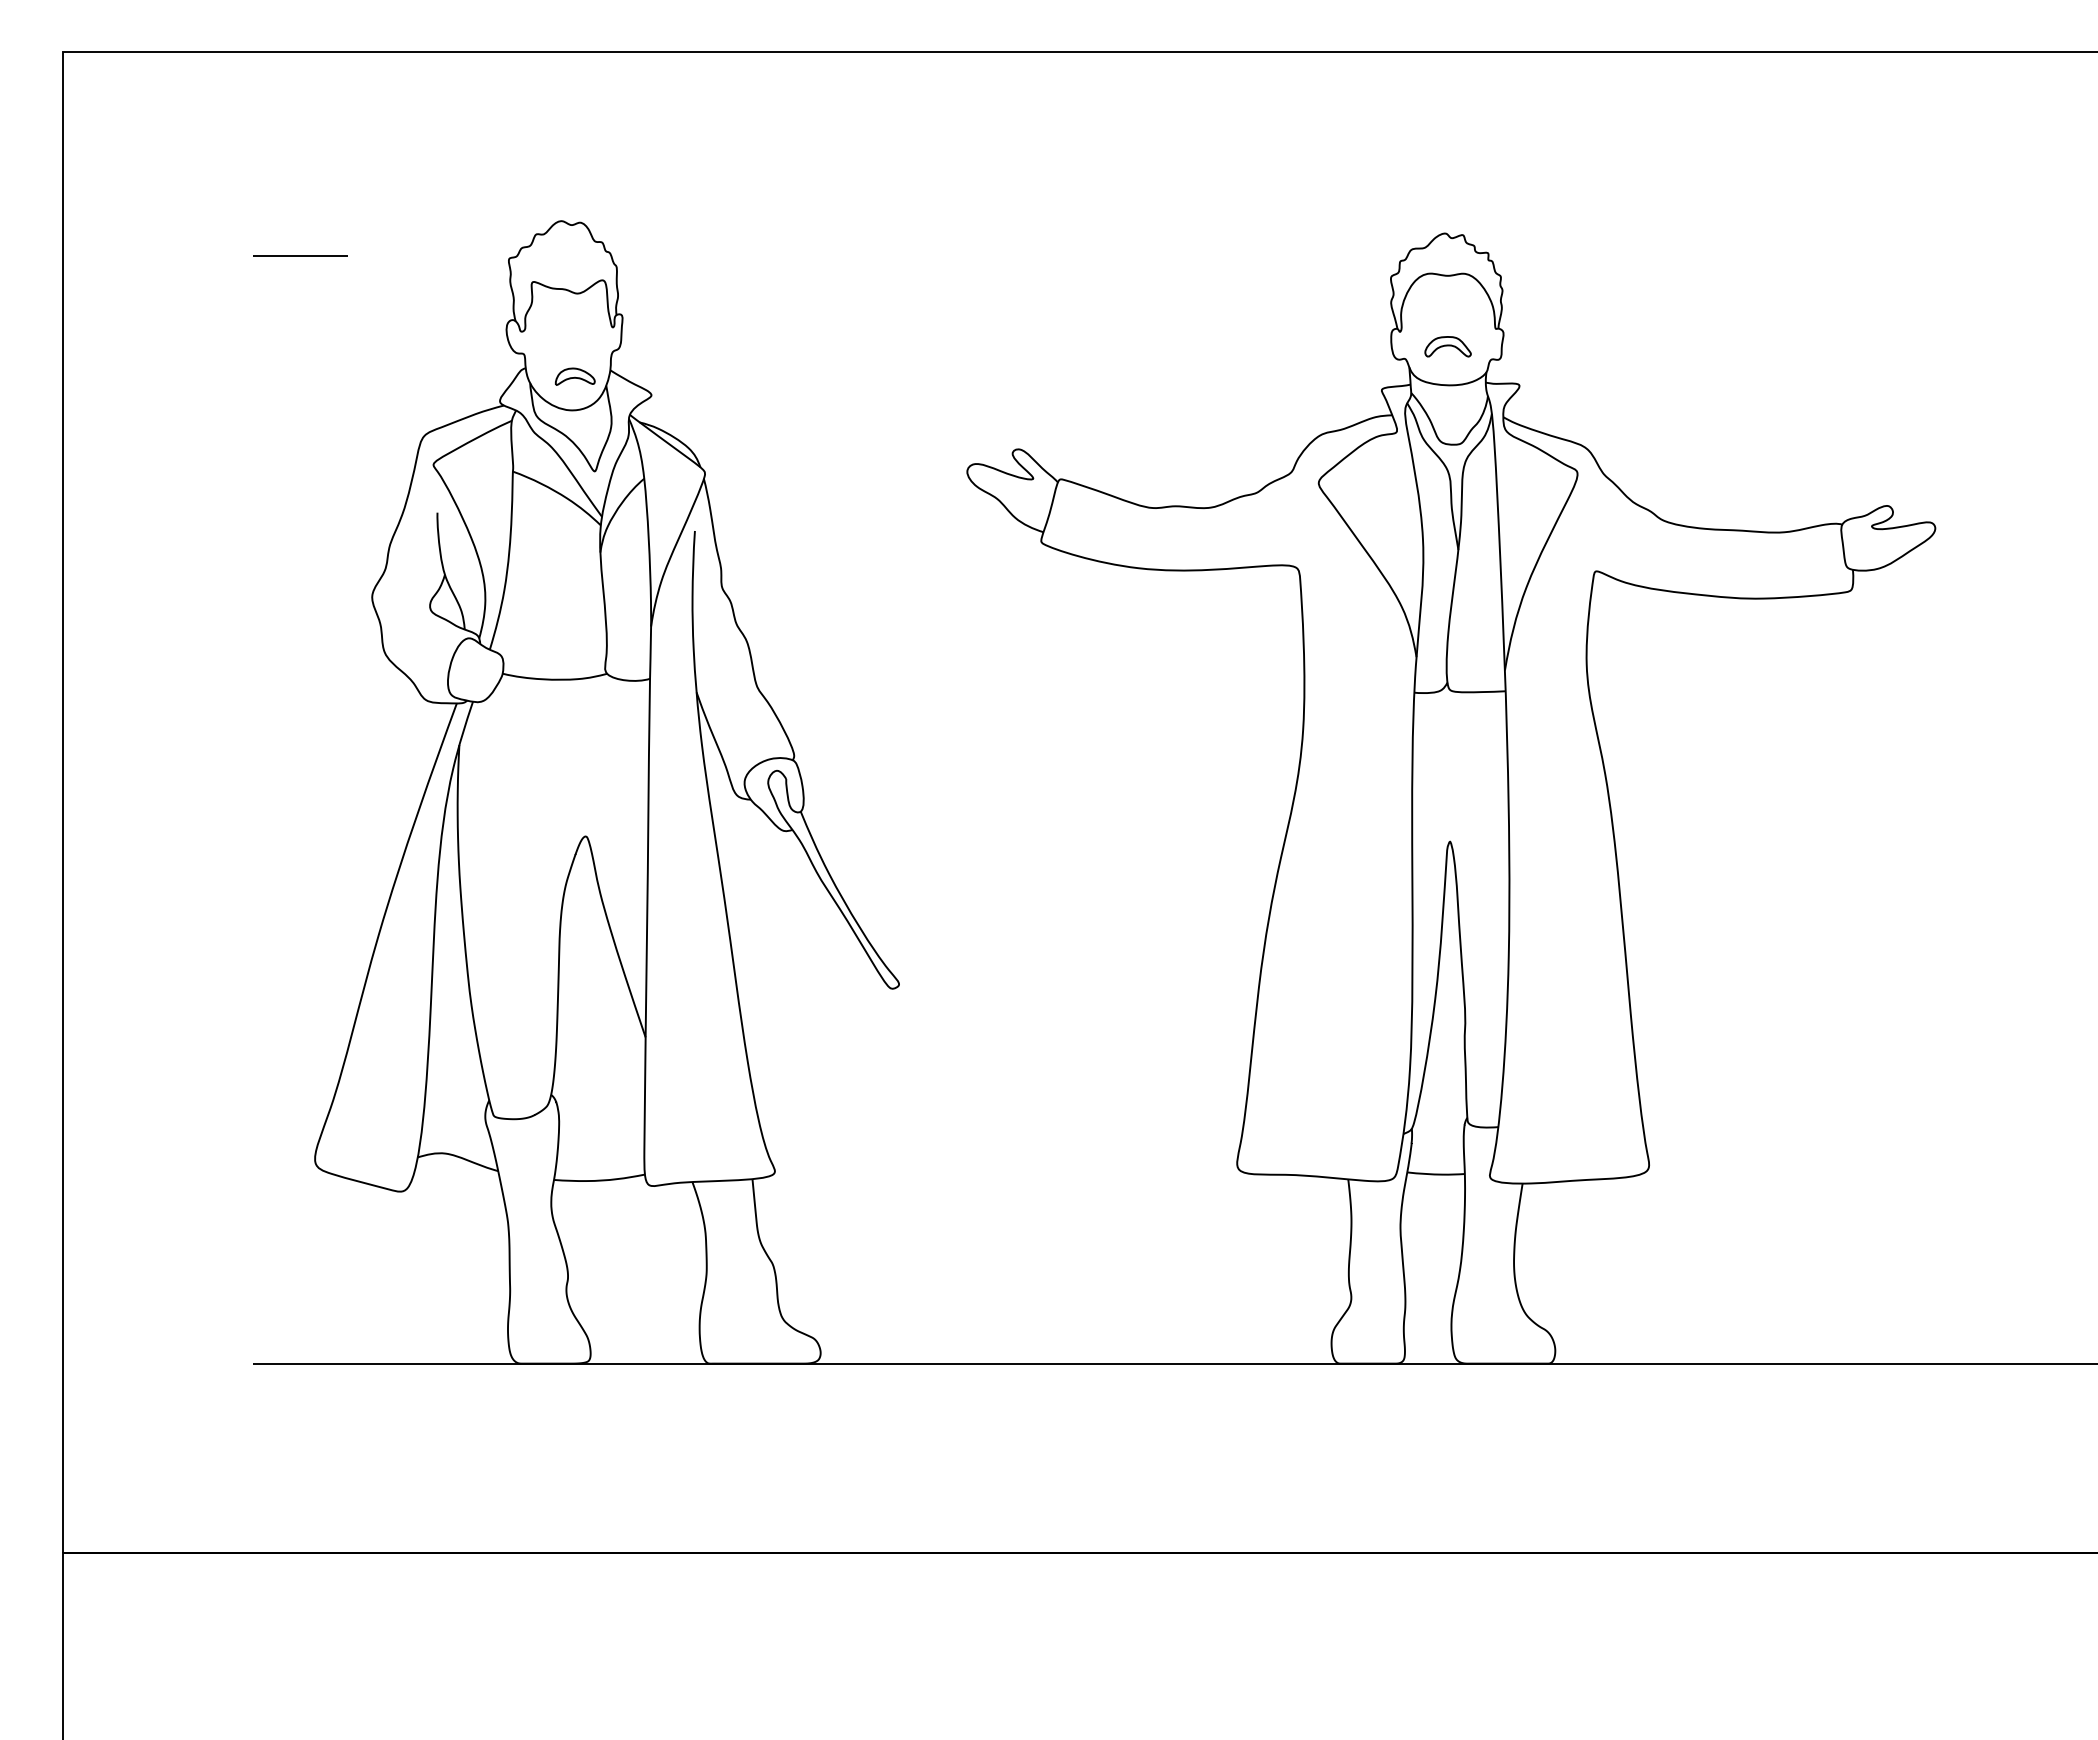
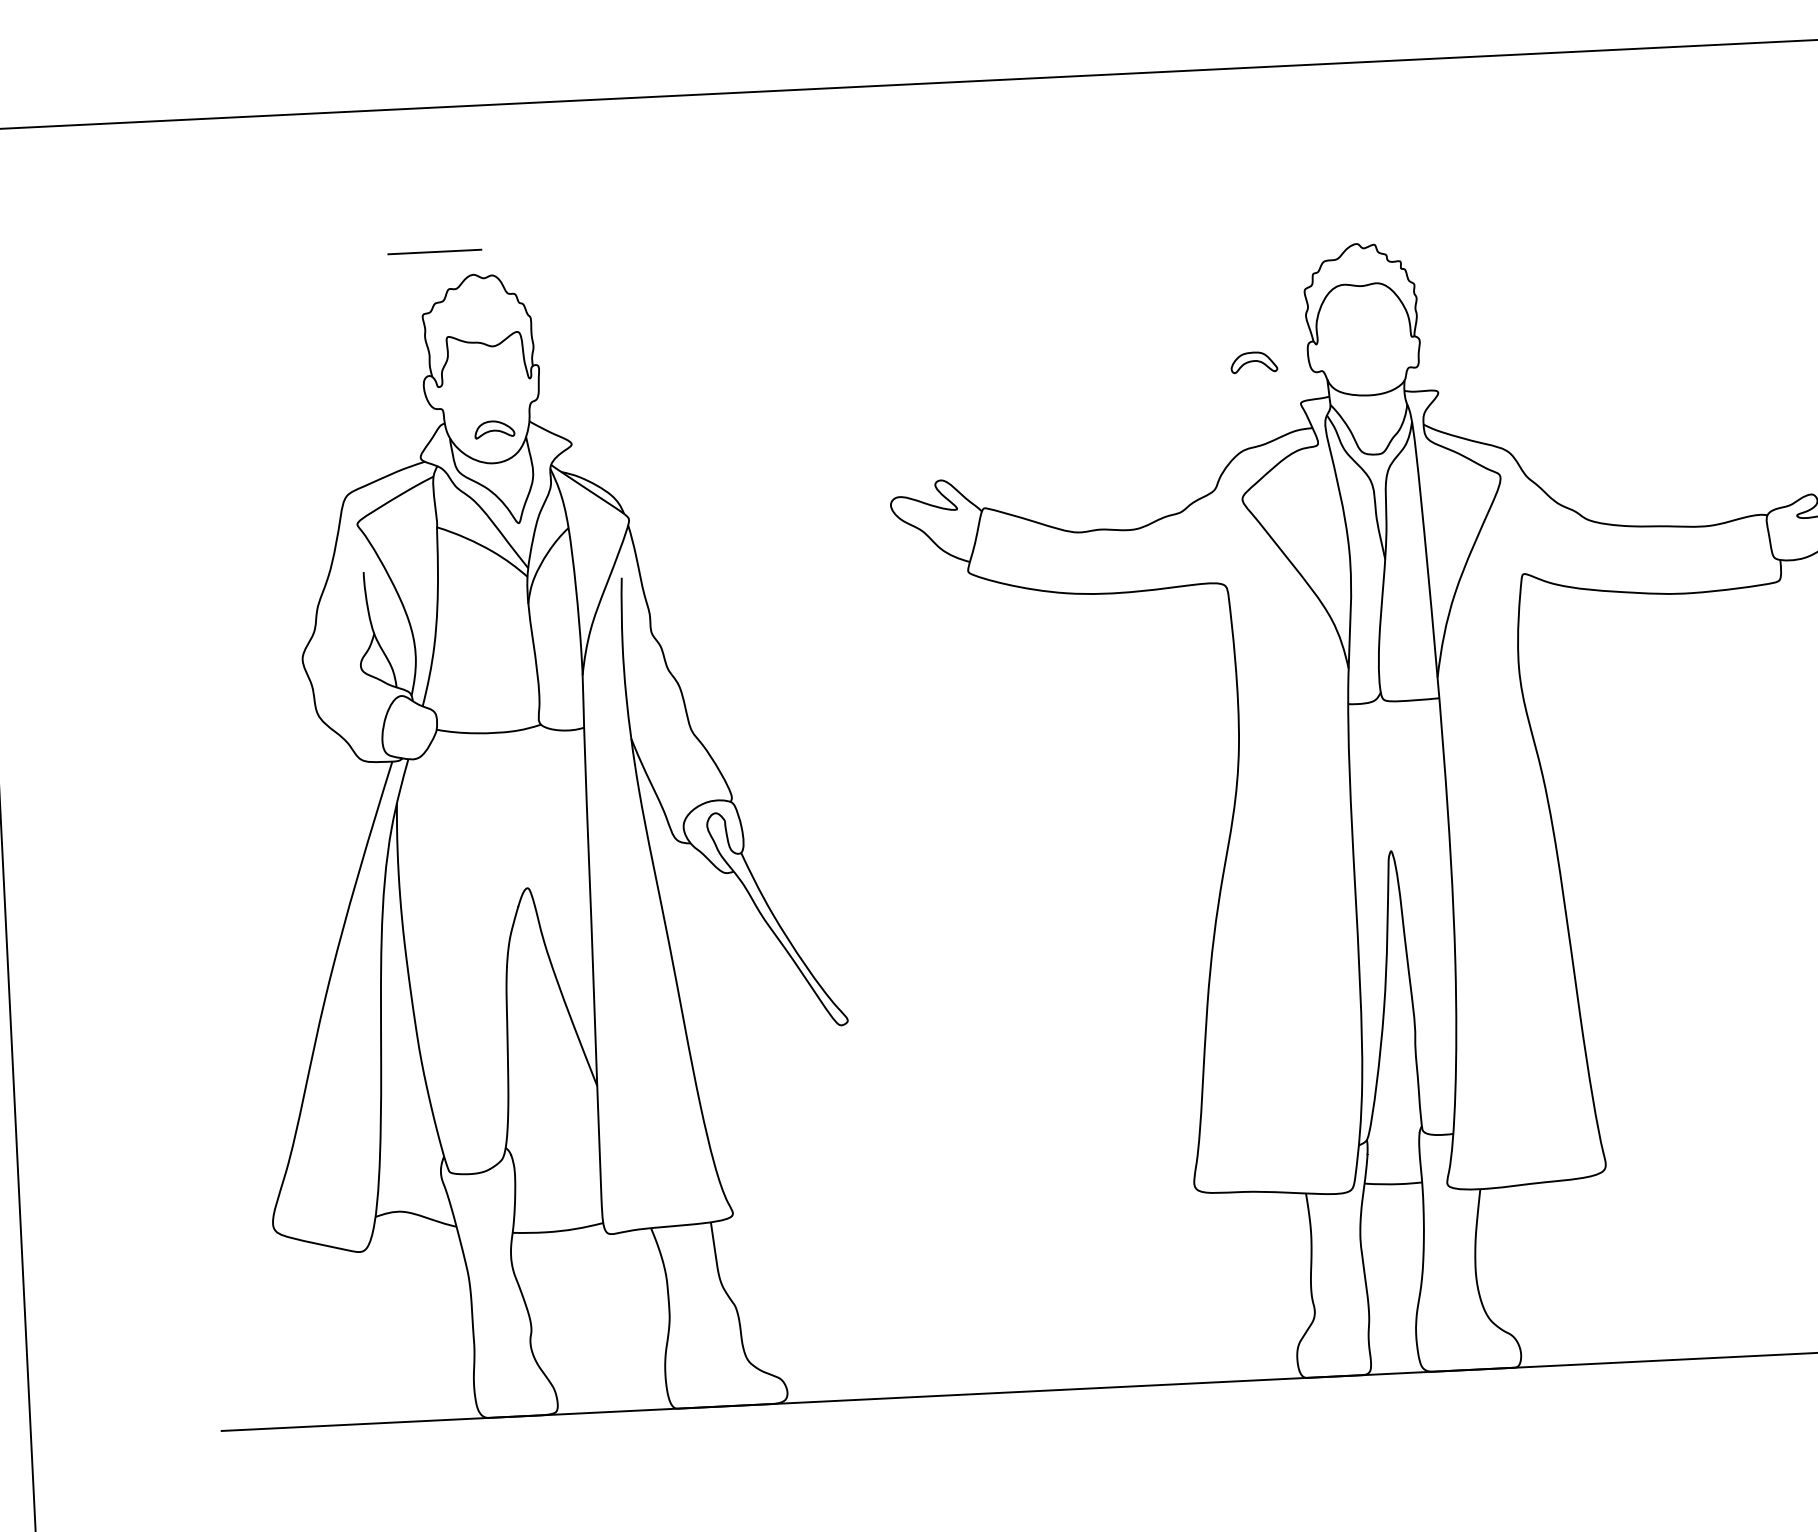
line: (300, 255) -> (435, 251), moved
part: (1447, 346) -> (1253, 362), moved

